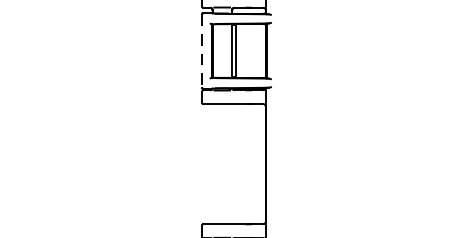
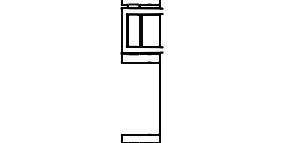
line: (202, 52) -> (121, 31), dashed -> solid

